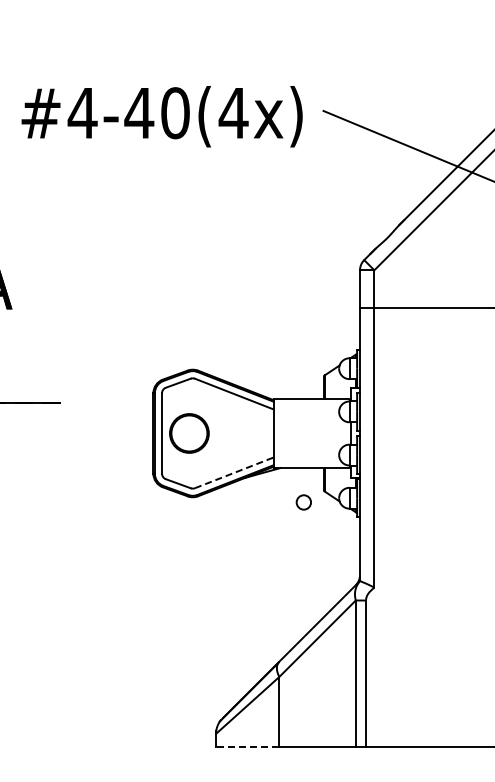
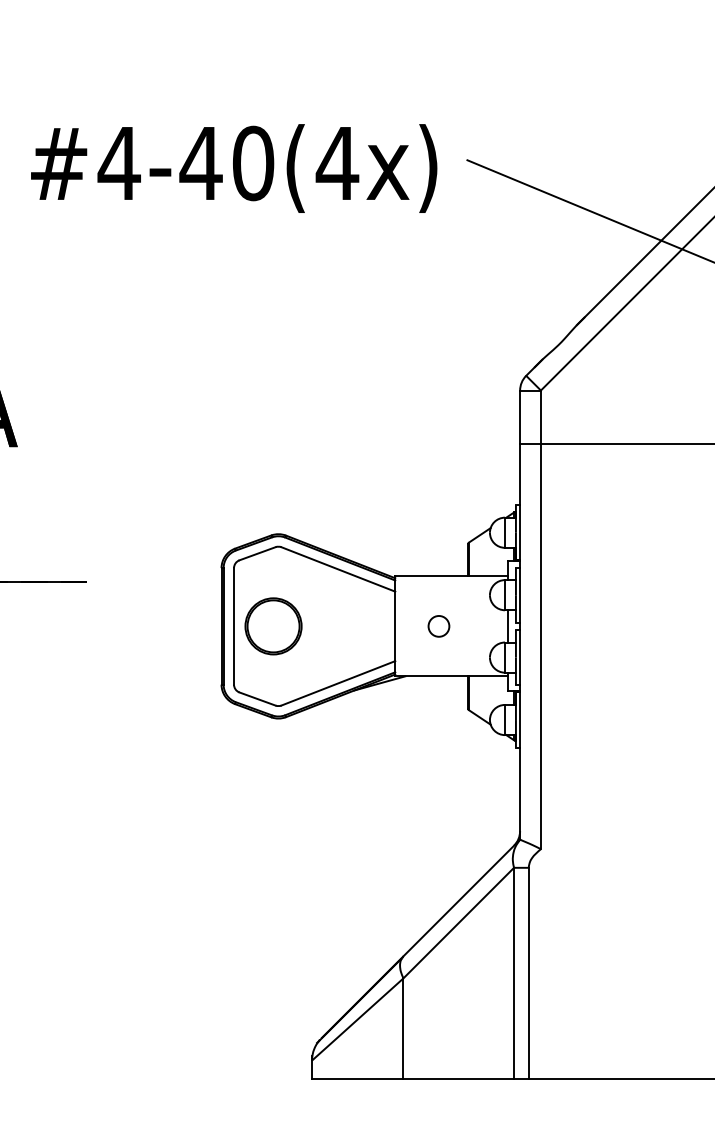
line: (234, 472) -> (338, 682), dashed -> solid
circle: (303, 502) -> (438, 626), moved
line: (247, 746) -> (357, 1078), dashed -> solid

